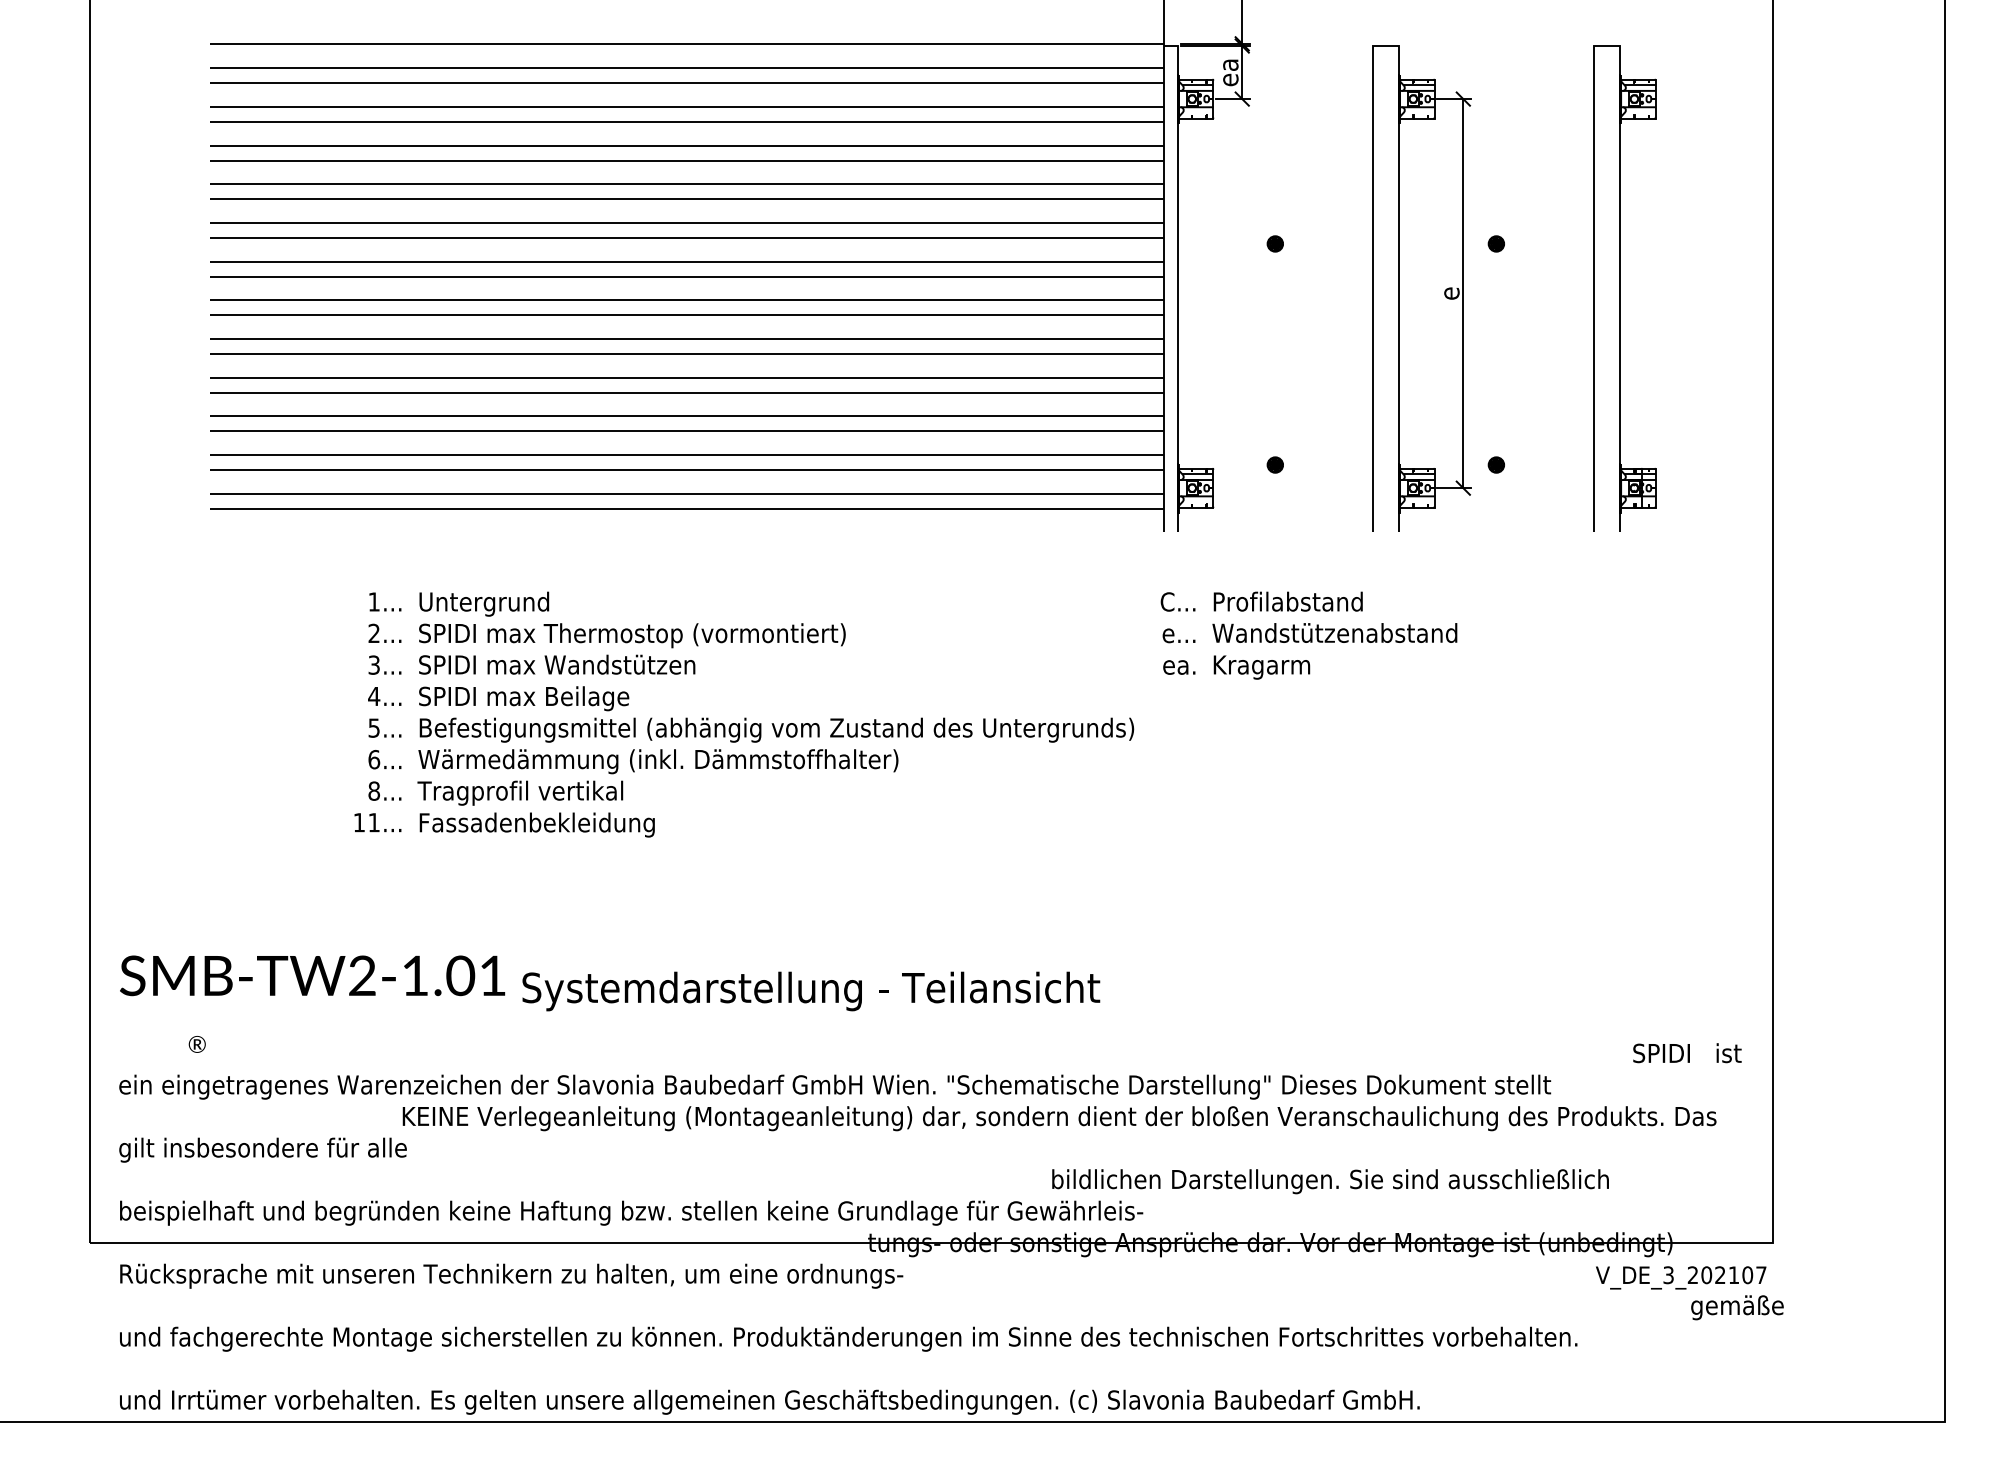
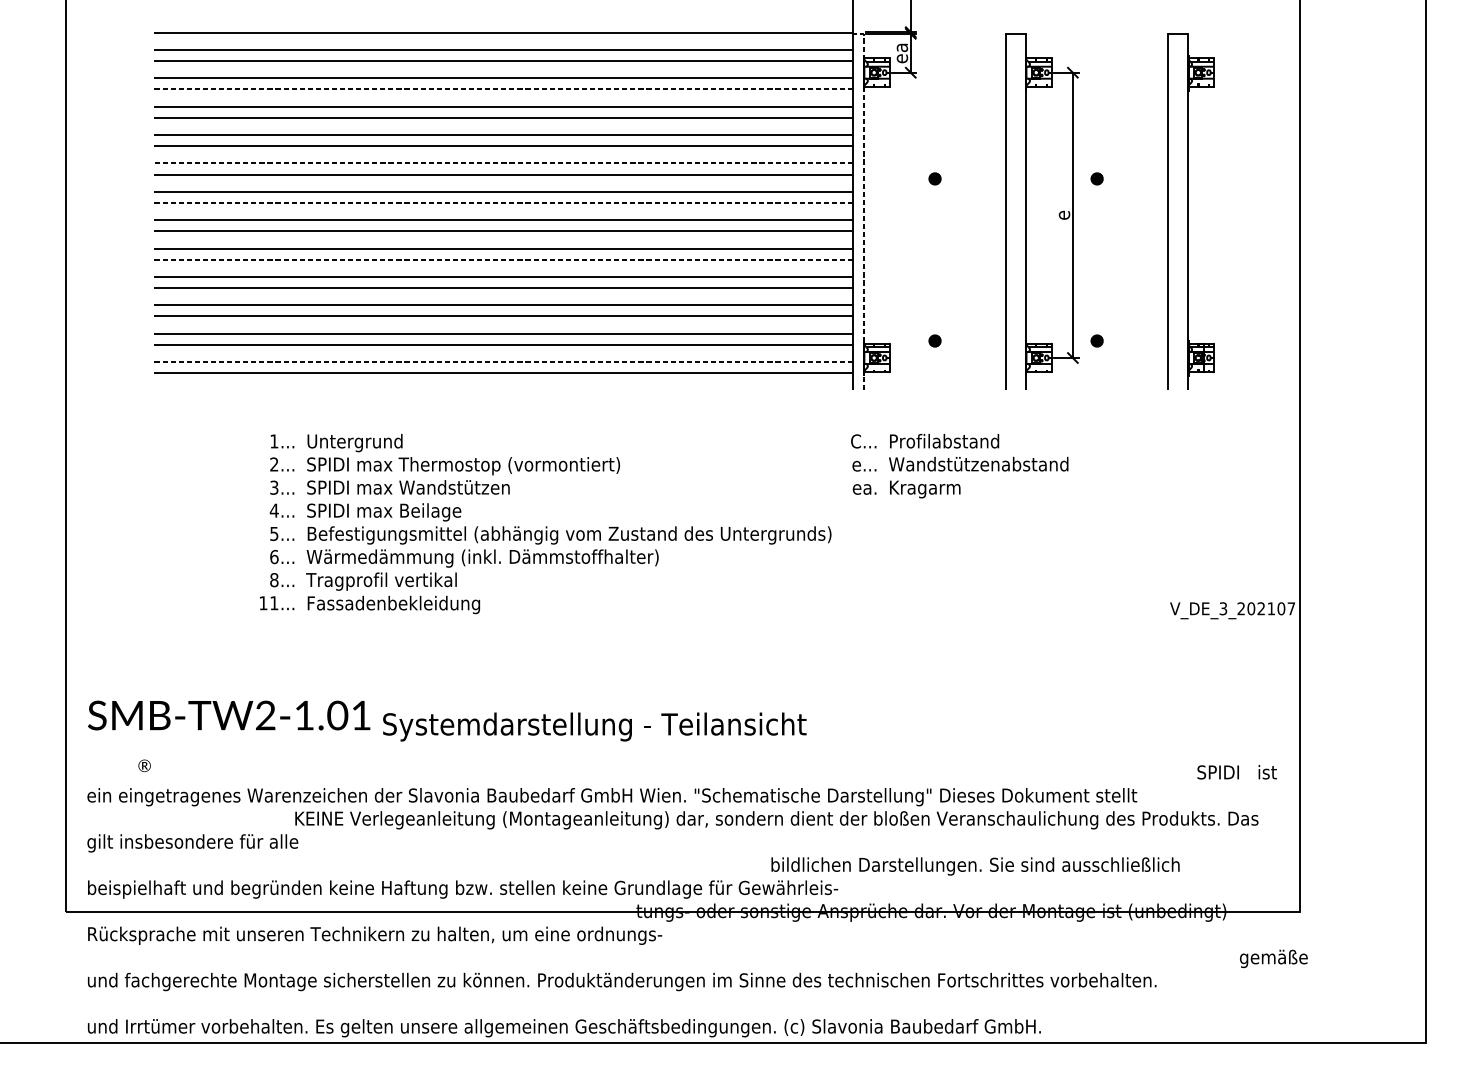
line: (686, 121) -> (503, 89), solid -> dashed
line: (686, 222) -> (503, 163), solid -> dashed
line: (686, 276) -> (503, 202), solid -> dashed
line: (1178, 280) -> (864, 205), solid -> dashed
line: (686, 353) -> (503, 259), solid -> dashed
line: (686, 493) -> (503, 361), solid -> dashed
text: (1681, 1277) -> (1232, 610), moved

